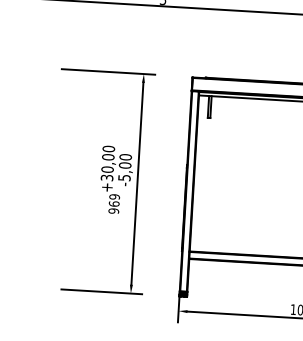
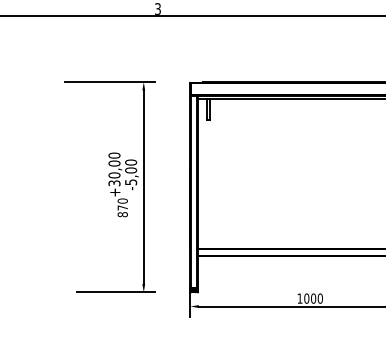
text: (113, 203) -> (122, 207), 969 -> 870

